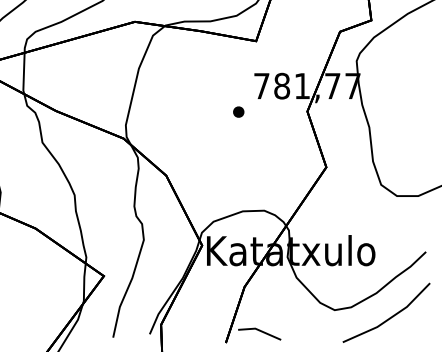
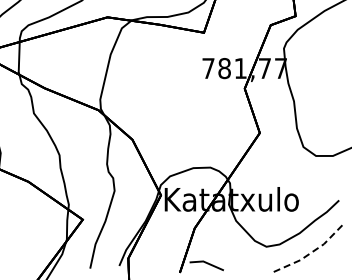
part: (237, 111) -> (189, 88), removed
line: (390, 318) -> (310, 253), solid -> dashed

